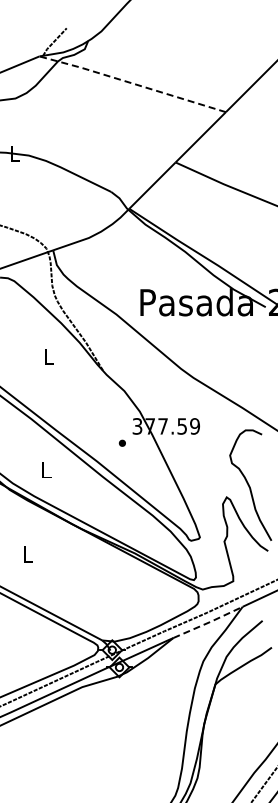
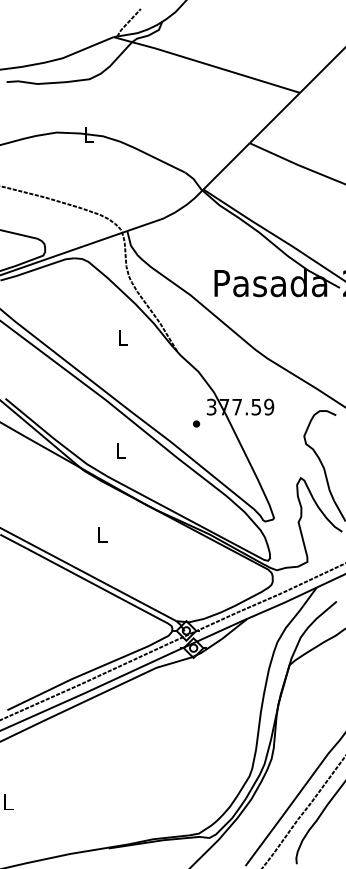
line: (131, 82) -> (205, 63), dashed -> solid
line: (208, 622) -> (282, 603), dashed -> solid

